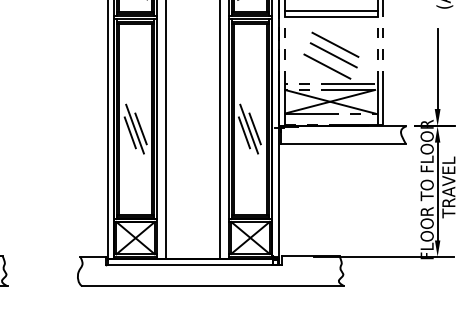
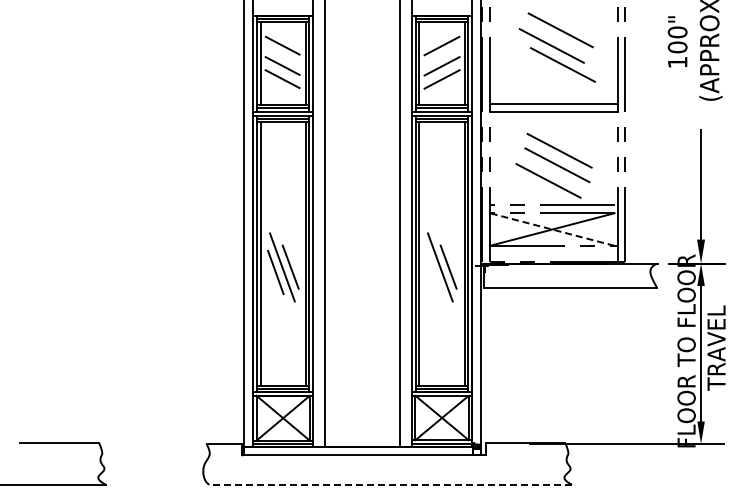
line: (329, 101) -> (551, 229), solid -> dashed
line: (244, 132) -> (433, 272), removed
line: (213, 286) -> (390, 484), solid -> dashed

